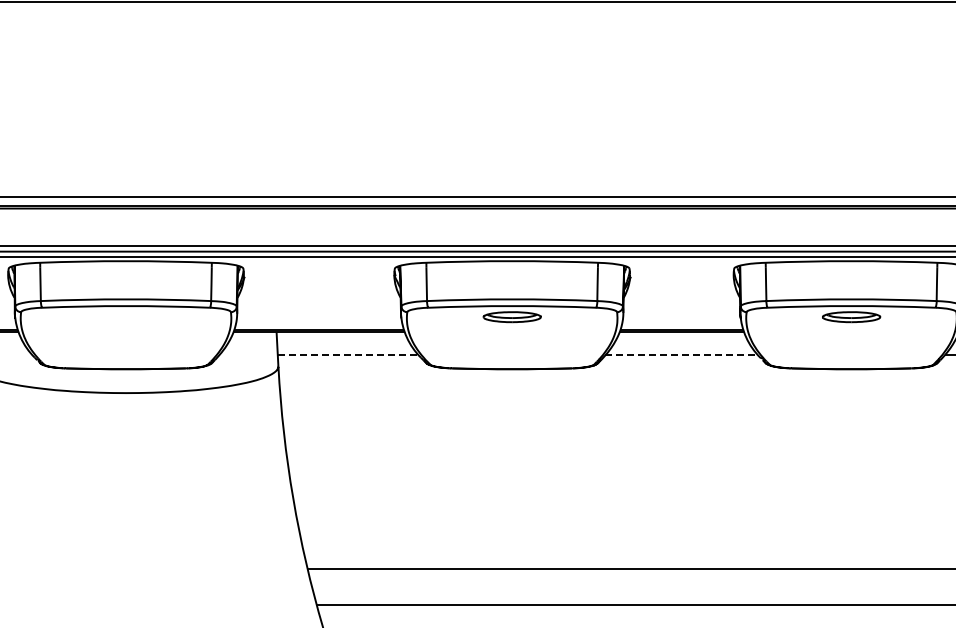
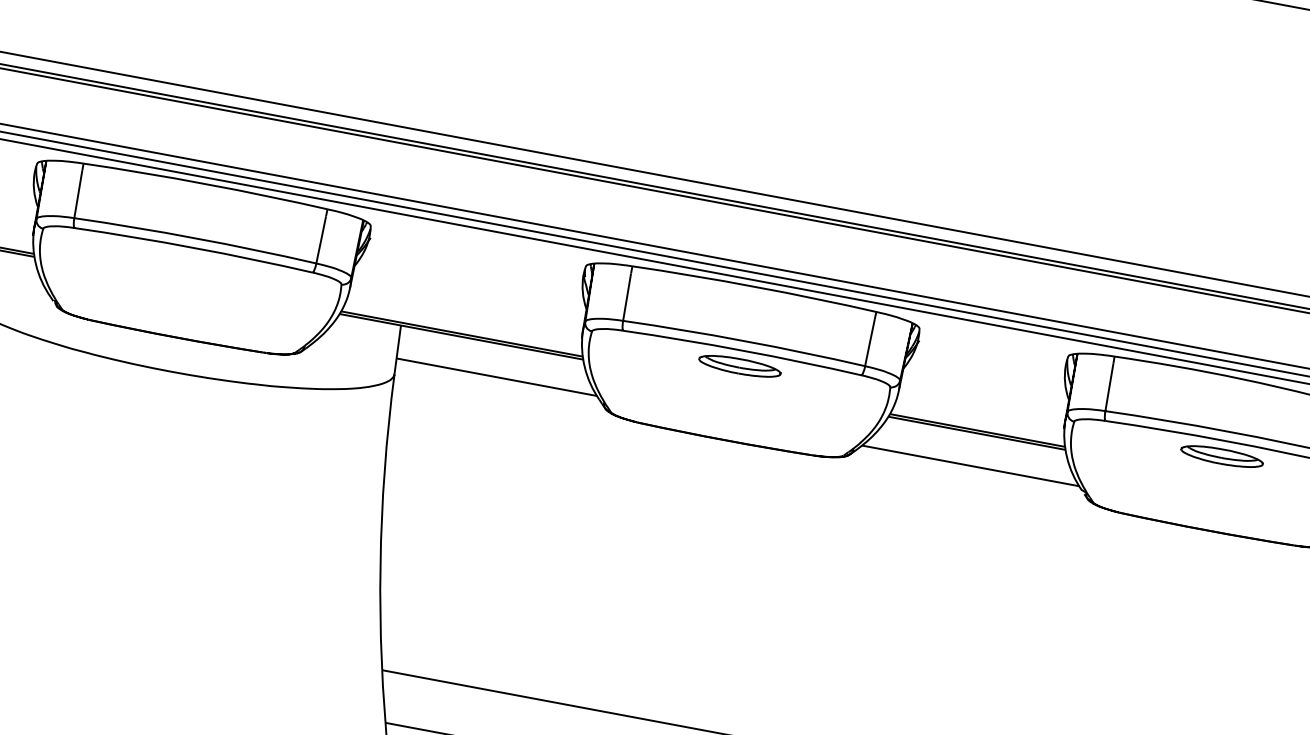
line: (348, 355) -> (497, 377), dashed -> solid
line: (681, 355) -> (970, 465), dashed -> solid

